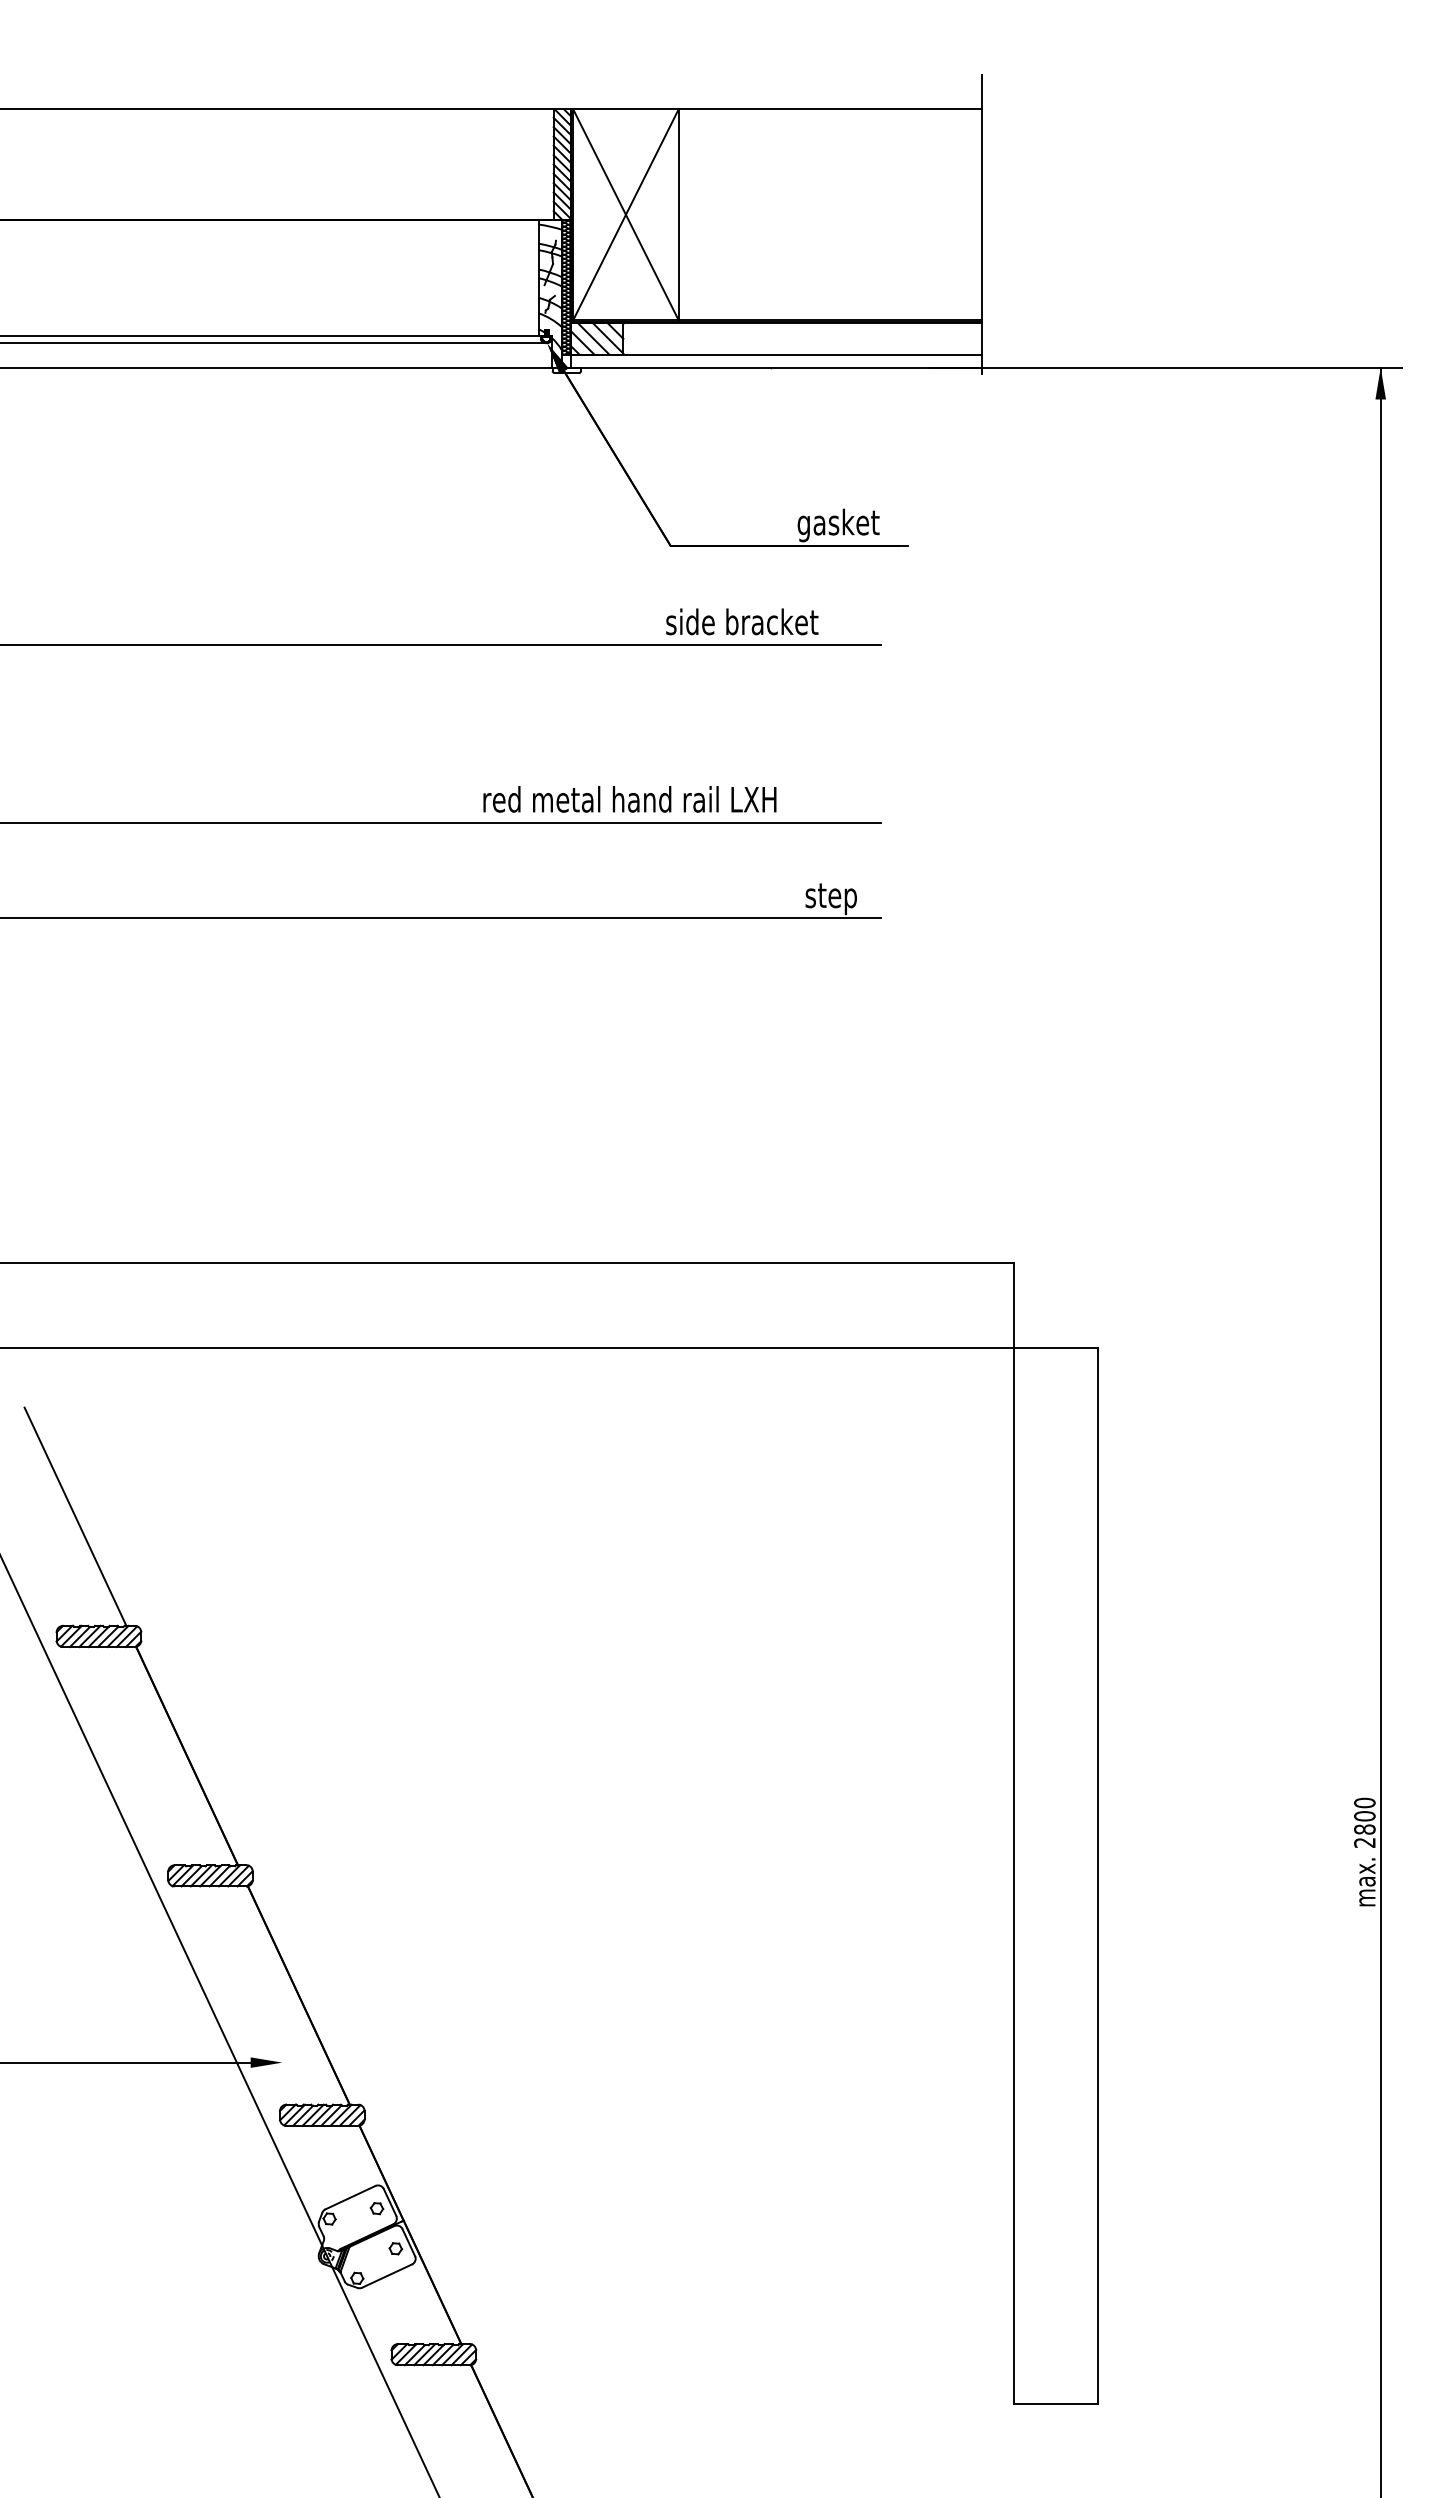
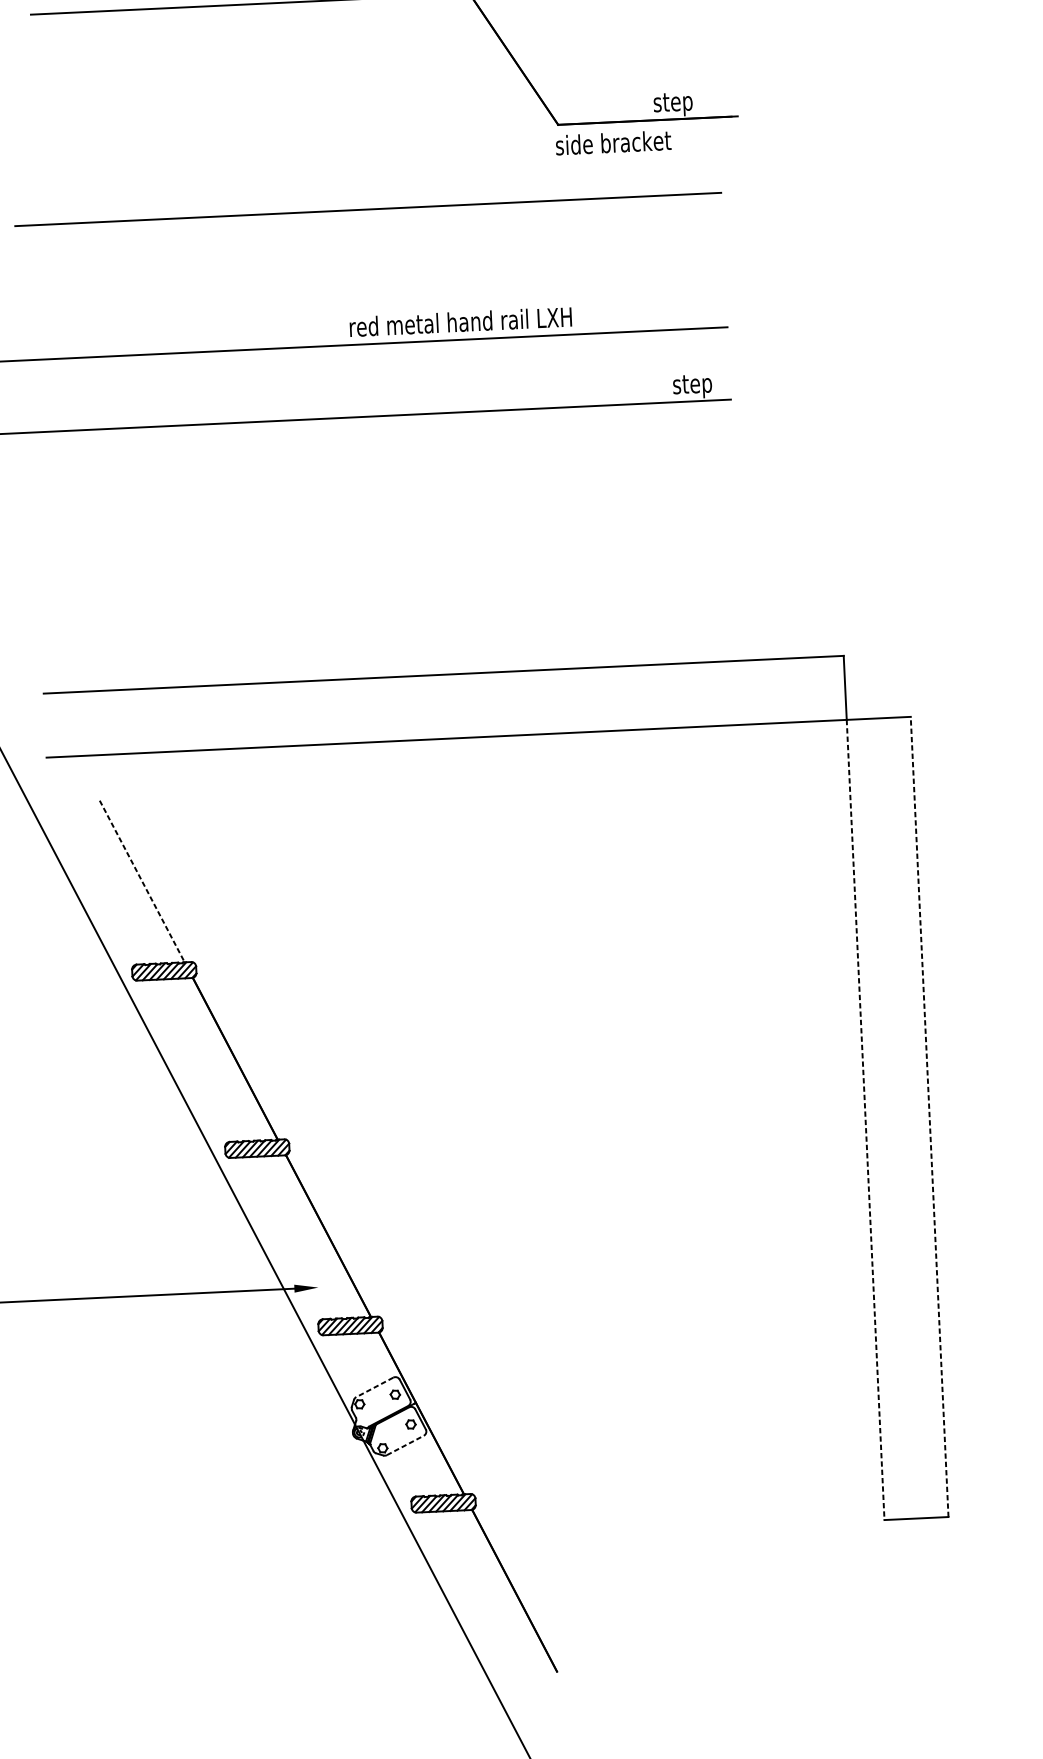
text: (838, 525) -> (684, 103), gasket -> step
text: (742, 621) -> (613, 142), moved
text: (629, 799) -> (460, 322), moved
line: (75, 1517) -> (142, 882), solid -> dashed
line: (1098, 1875) -> (929, 1116), solid -> dashed
line: (1013, 1876) -> (865, 1120), solid -> dashed
line: (350, 2197) -> (374, 1387), solid -> dashed
line: (387, 2276) -> (405, 1445), solid -> dashed

